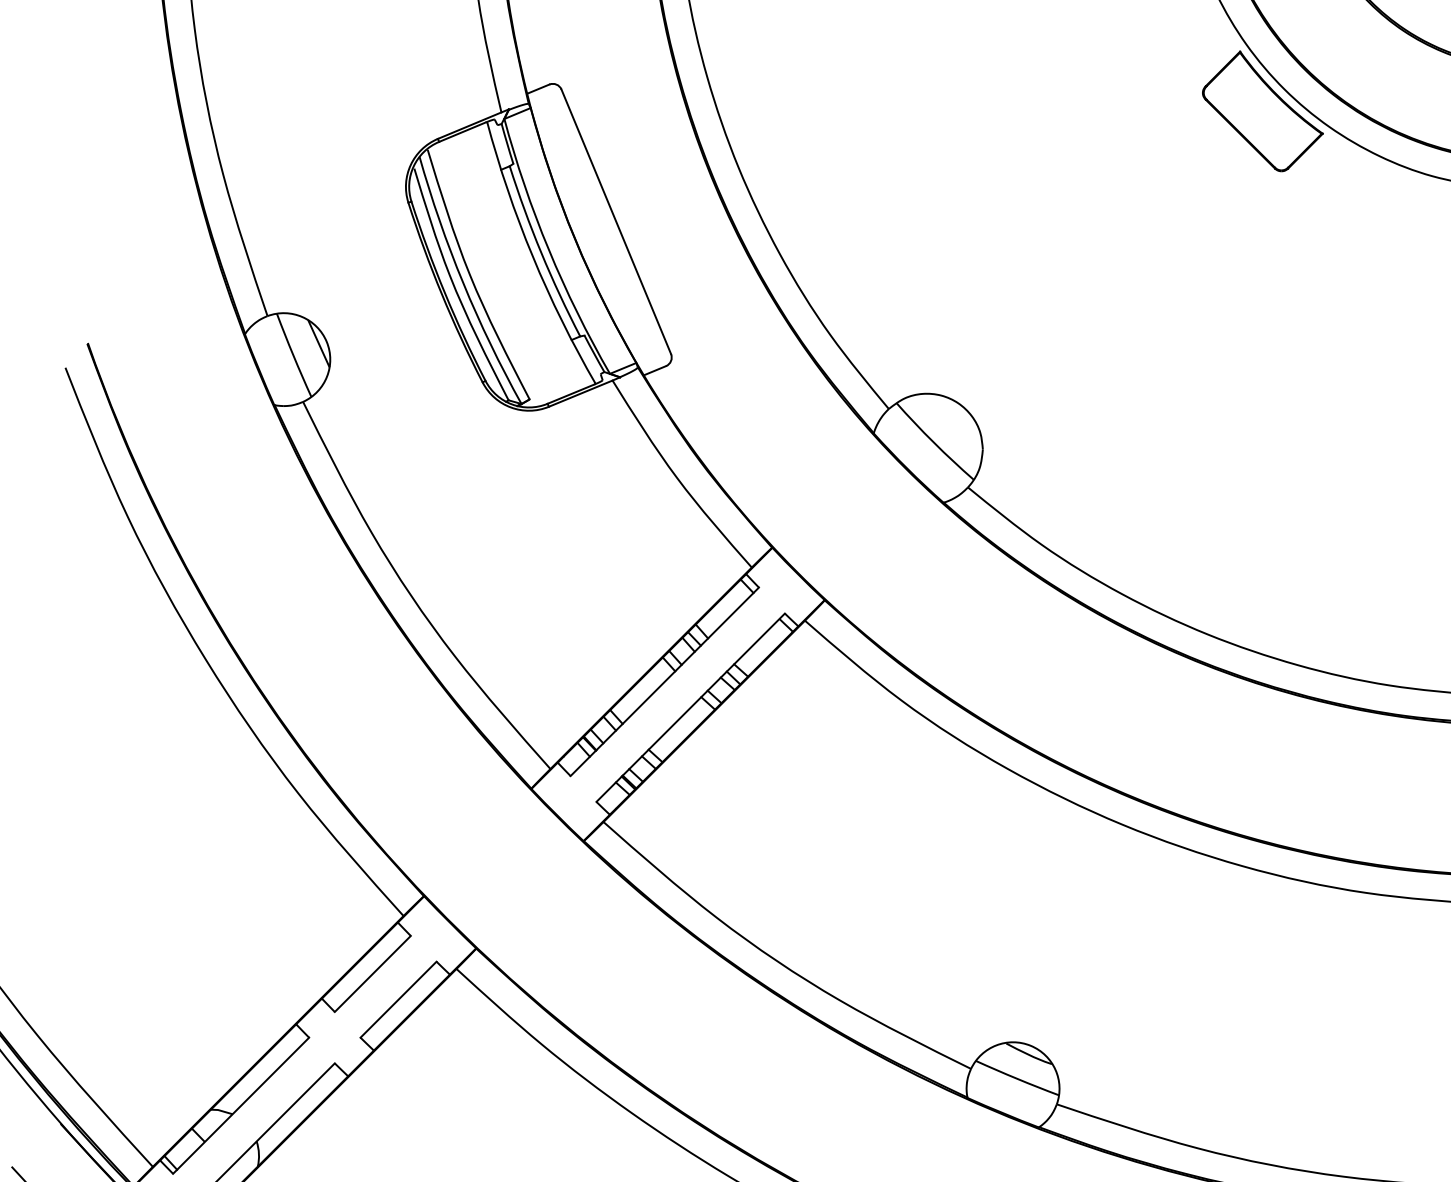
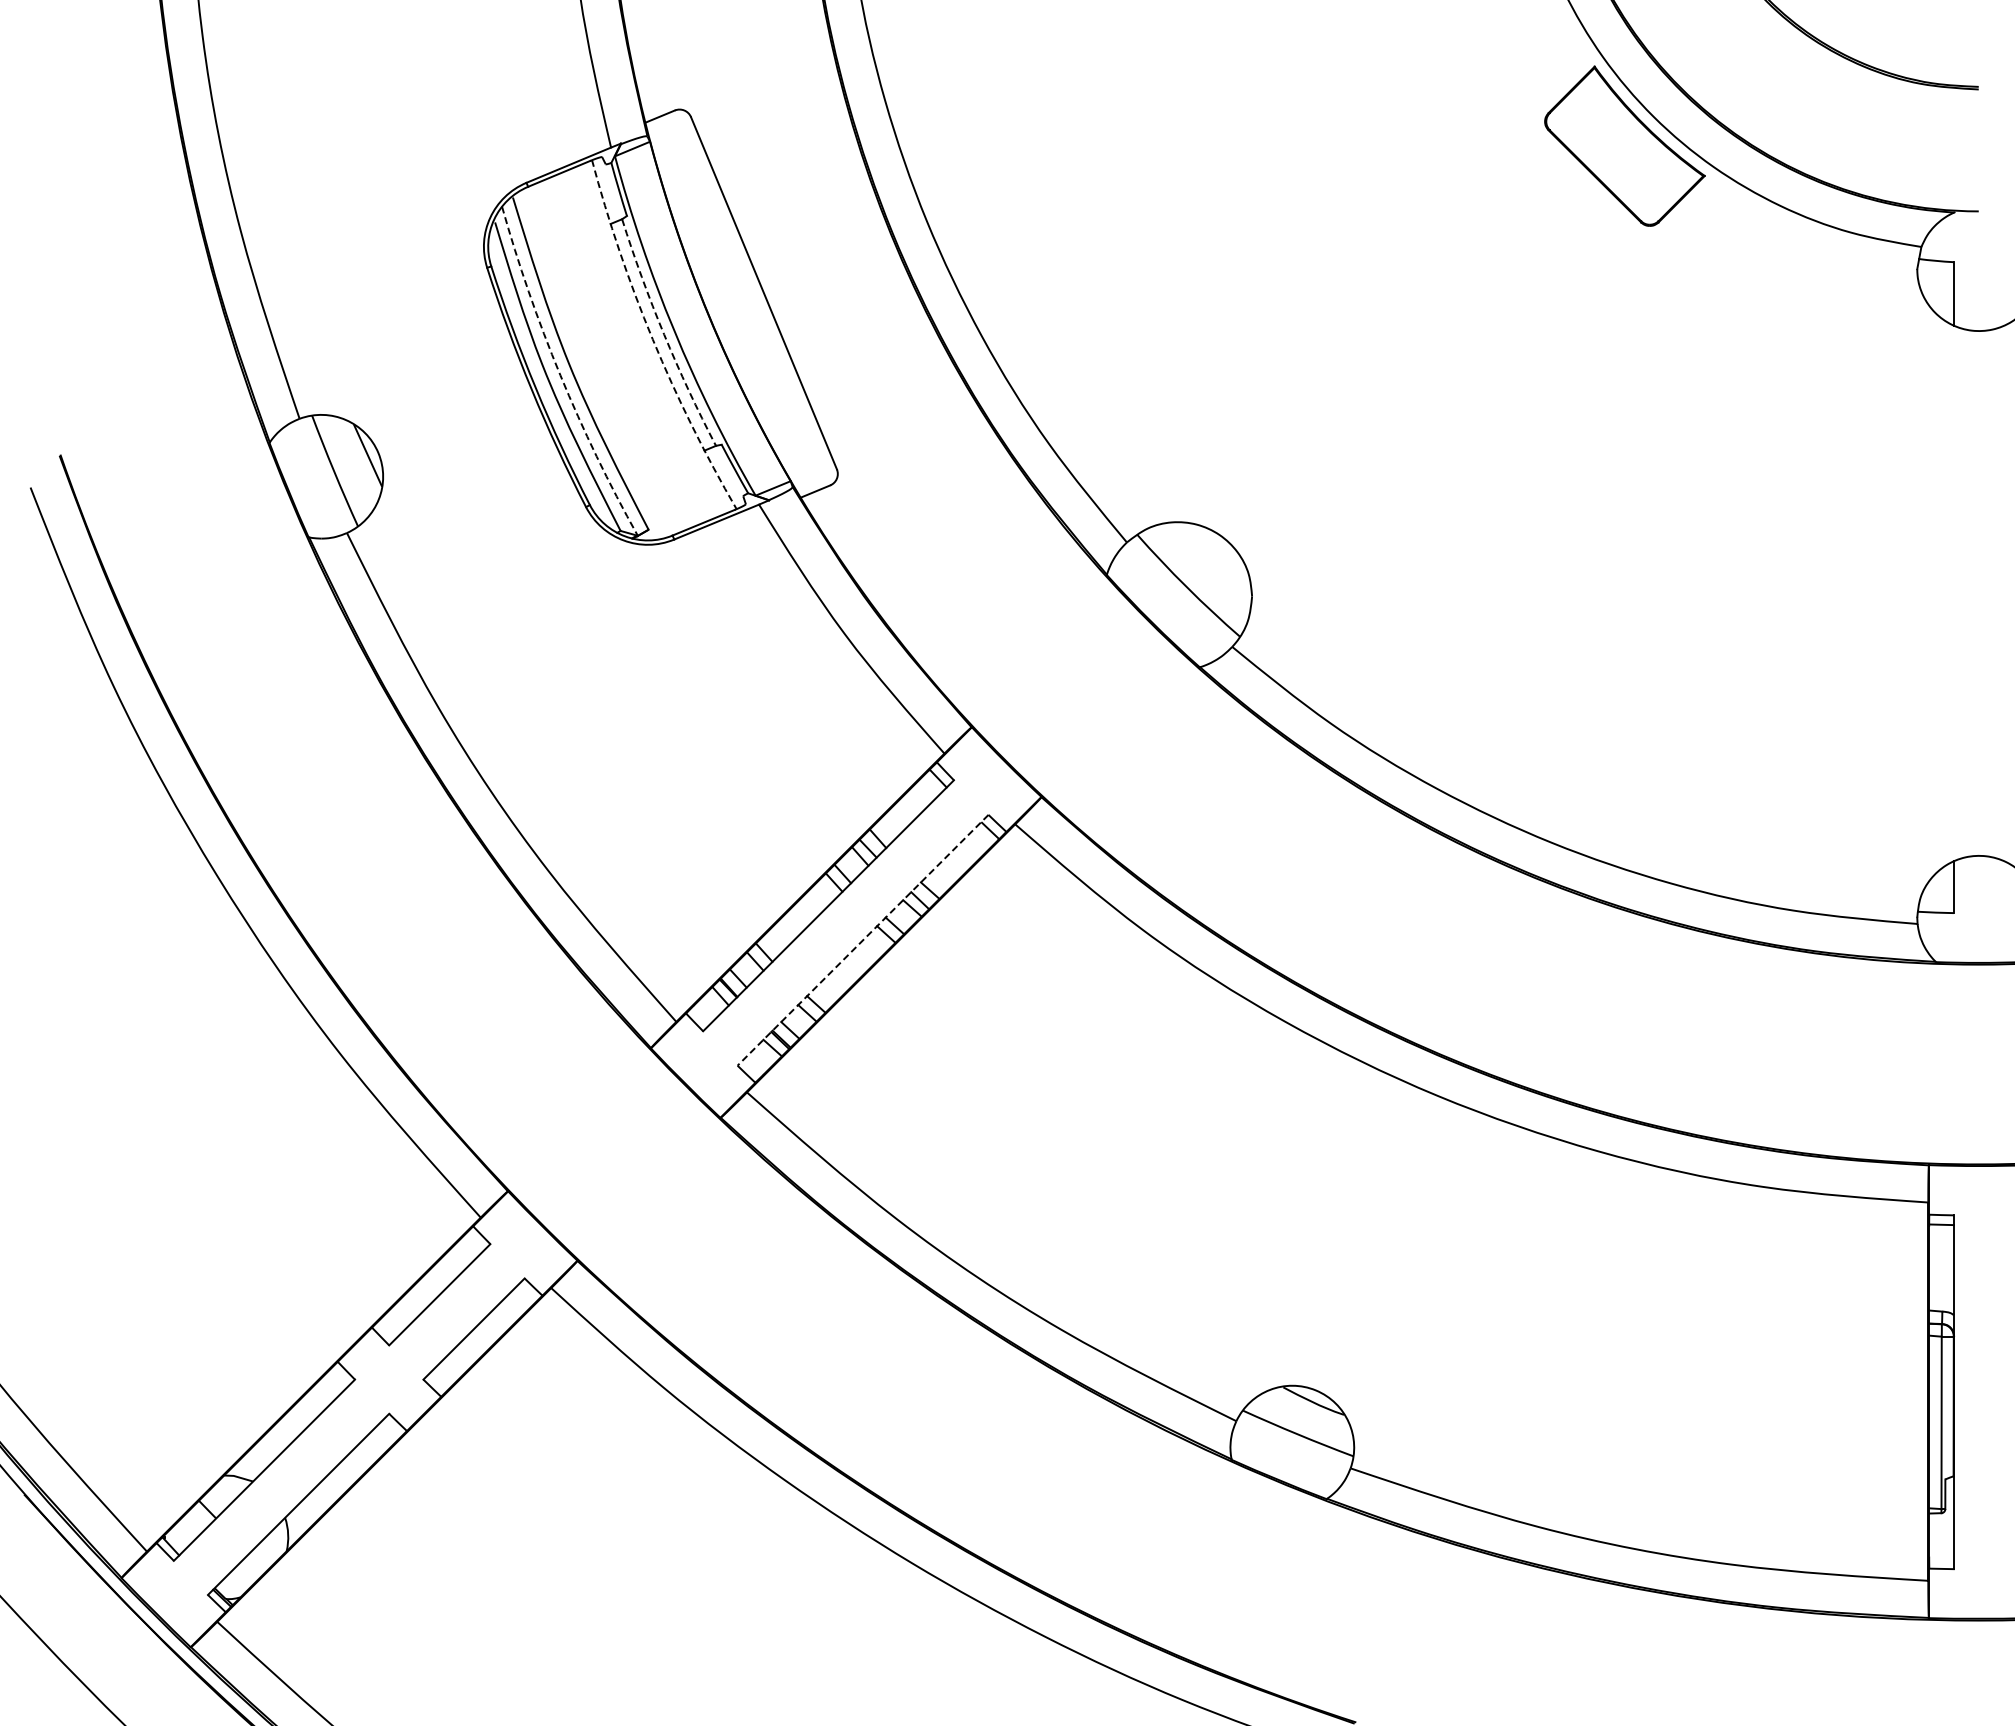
arc: (541, 252) -> (664, 334), solid -> dashed
arc: (532, 256) -> (652, 339), solid -> dashed
arc: (463, 283) -> (560, 375), solid -> dashed
line: (690, 707) -> (862, 940), solid -> dashed

